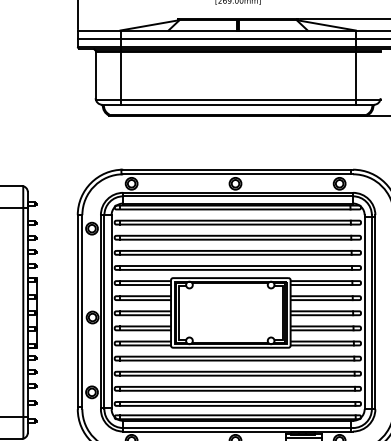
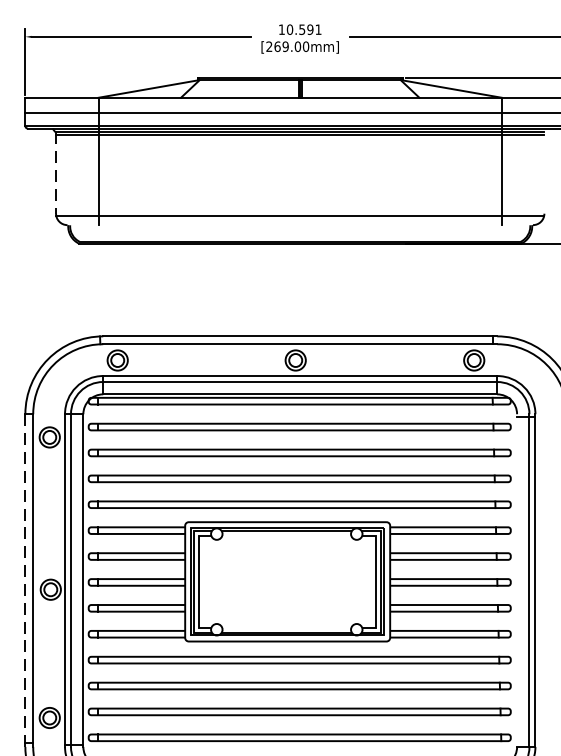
line: (95, 74) -> (55, 173), solid -> dashed
line: (237, 104) -> (299, 224), removed
line: (77, 312) -> (24, 581), solid -> dashed
line: (364, 312) -> (516, 581), removed

